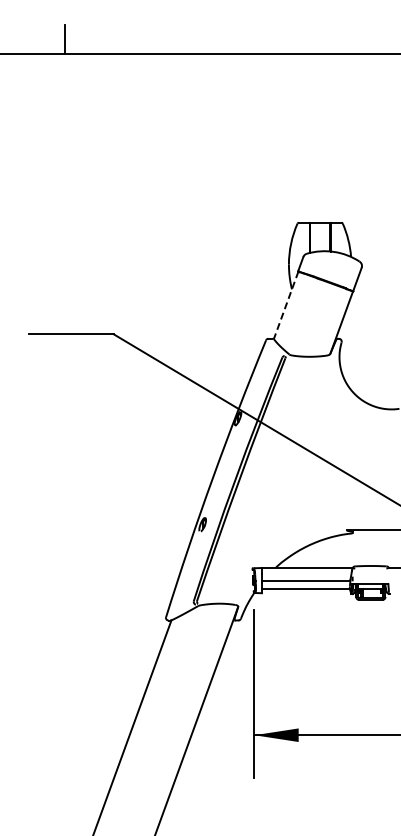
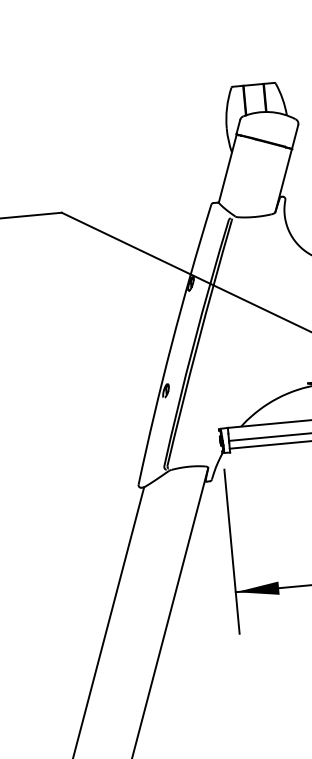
line: (286, 305) -> (228, 168), dashed -> solid

